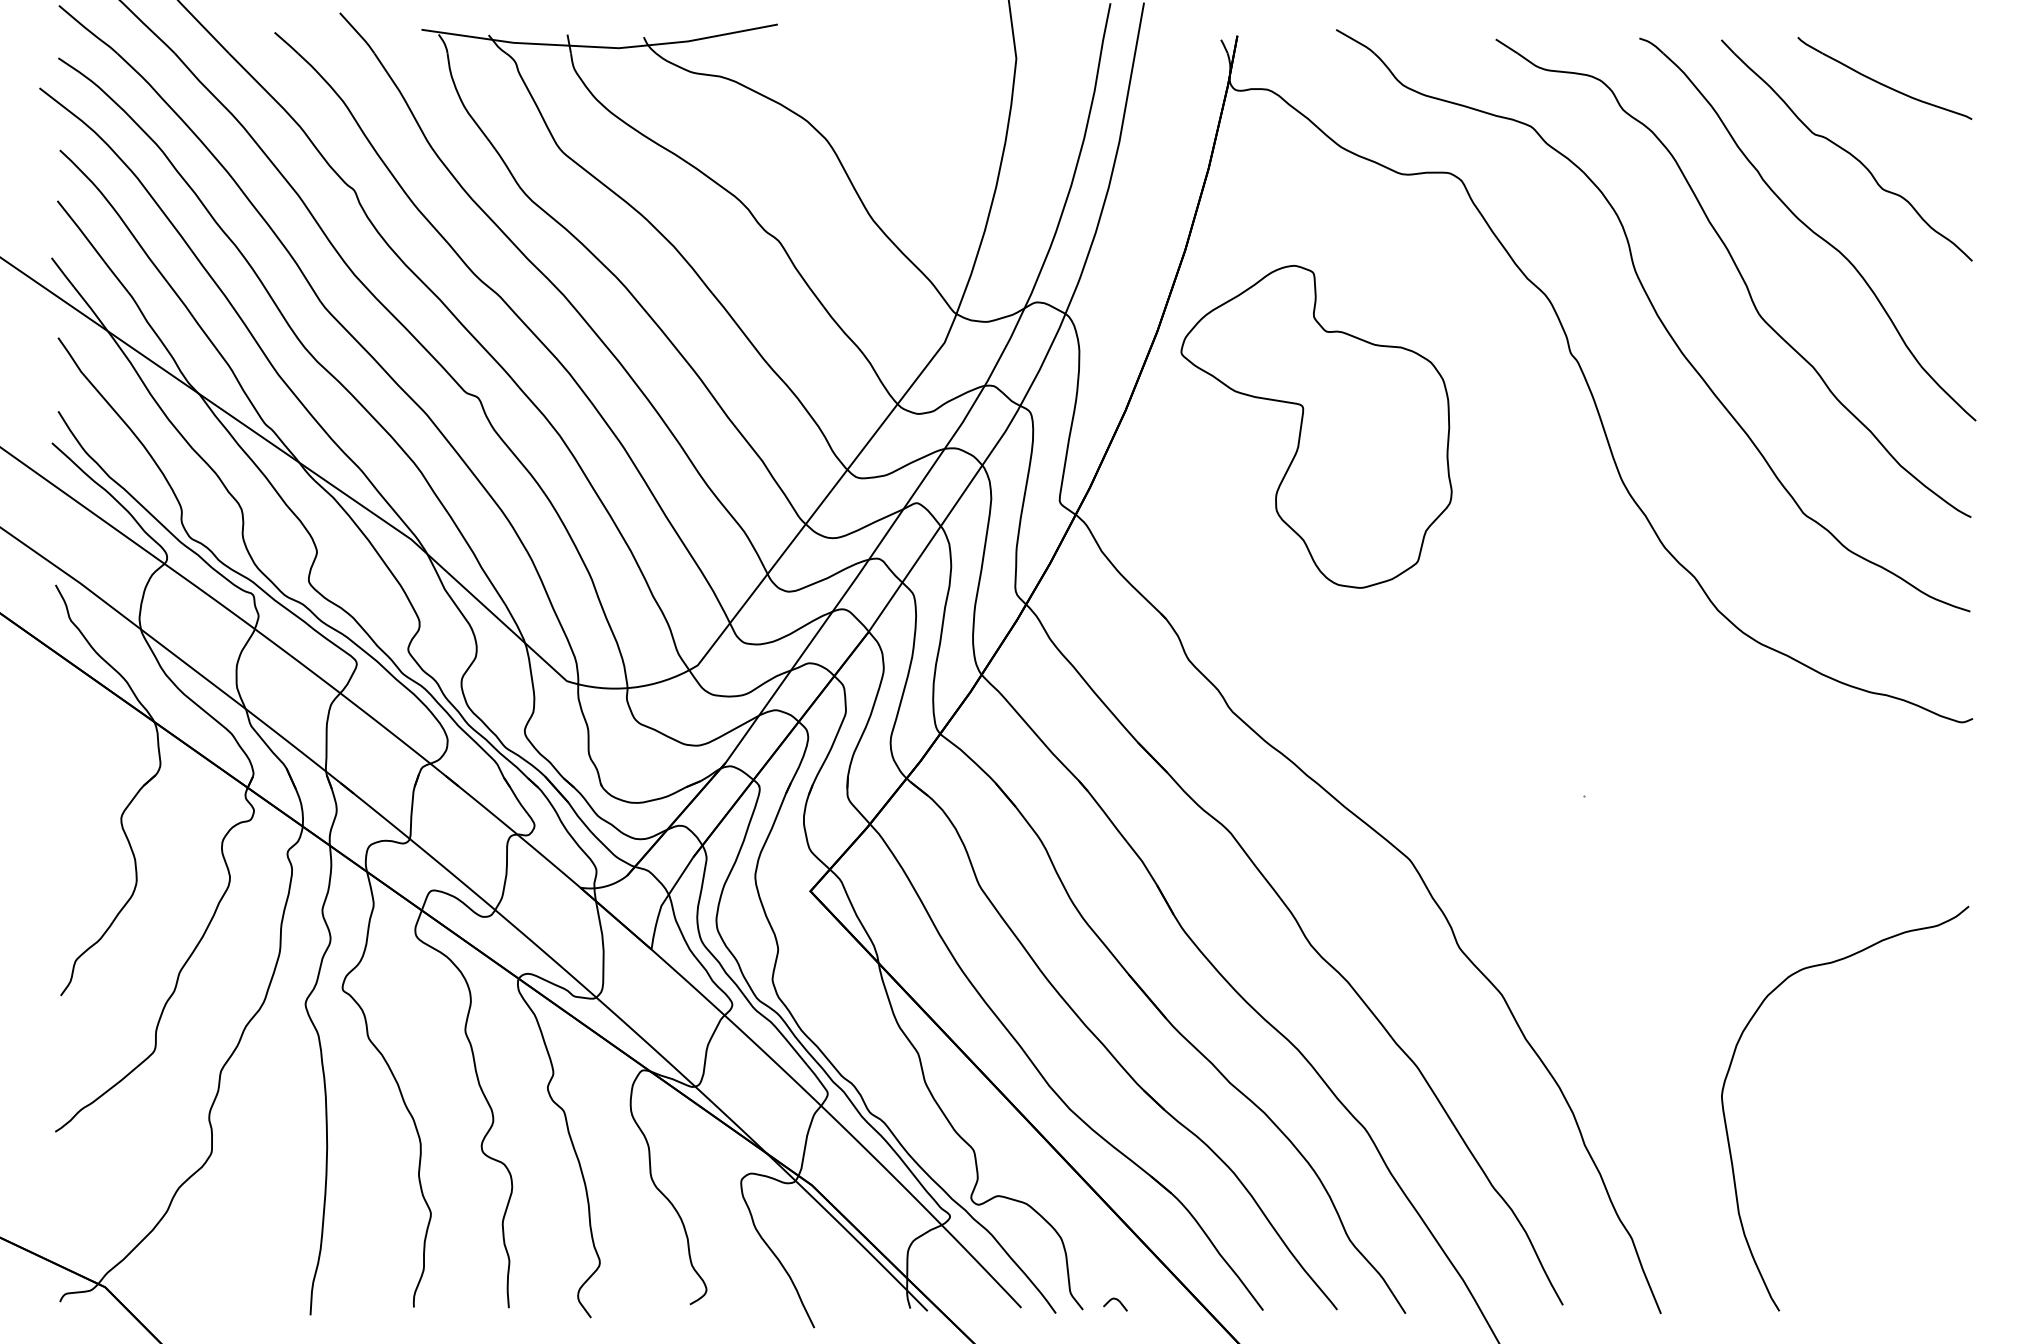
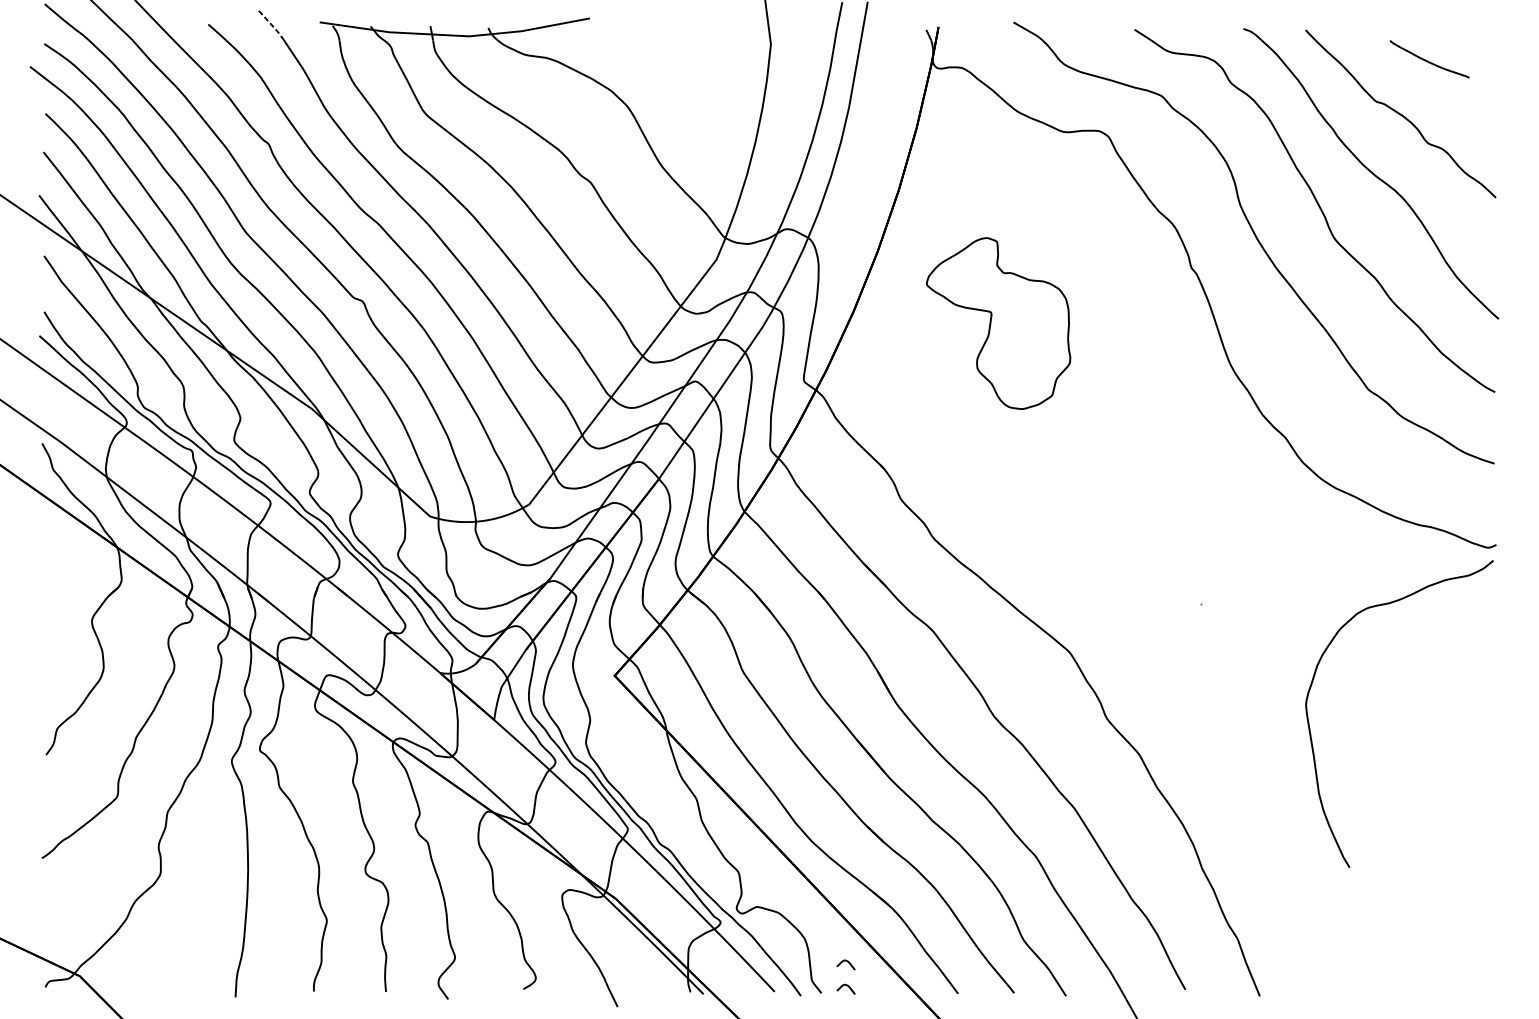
line: (358, 33) -> (271, 25), solid -> dashed
part: (1884, 78) -> (1429, 59), size x0.6
part: (1316, 426) -> (998, 323), size x0.7
curve: (1727, 1128) -> (1310, 729), moved
curve: (1116, 1268) -> (846, 961), added

